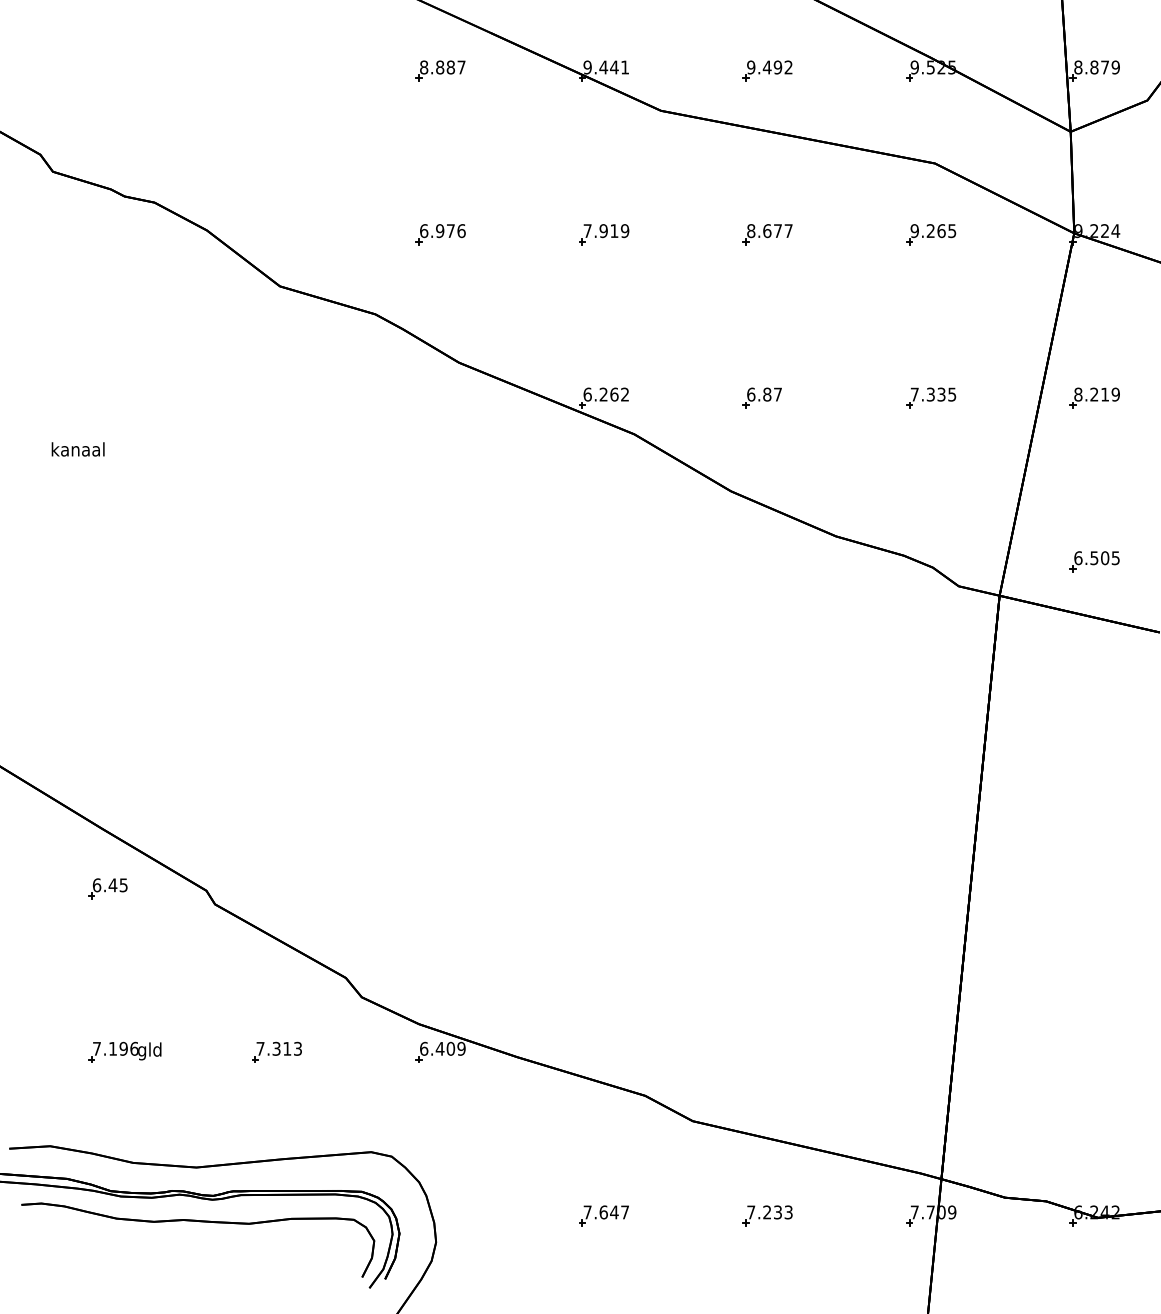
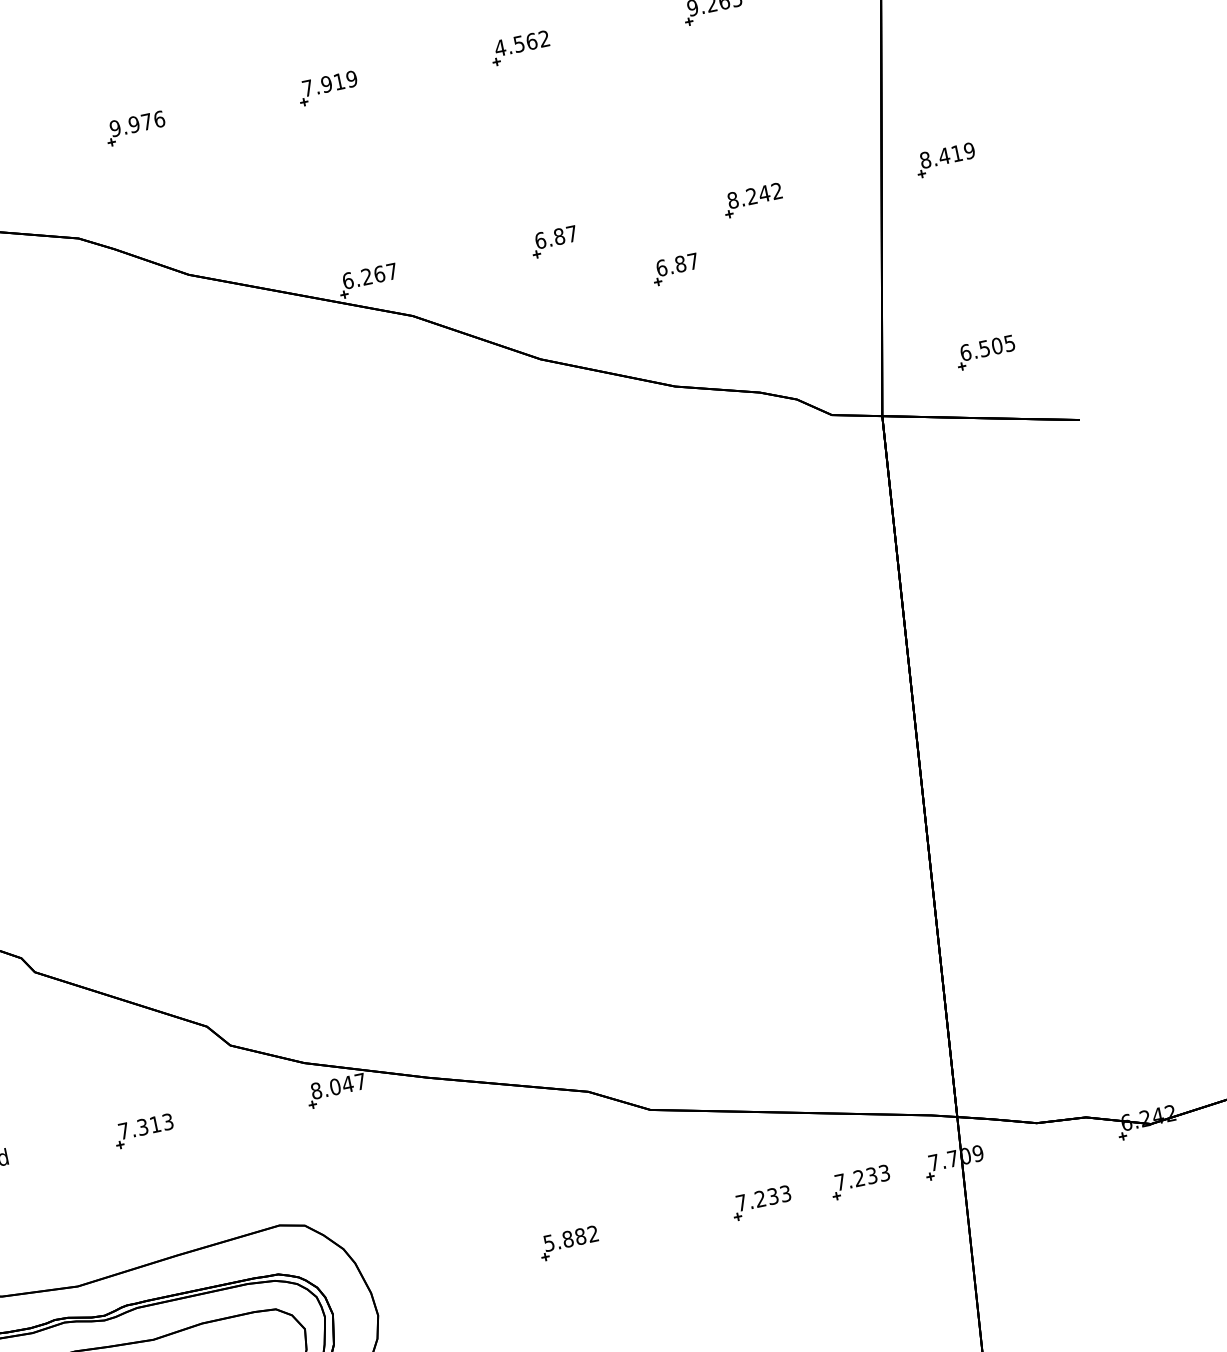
text: (423, 231) -> (114, 129), 6.976 -> 9.976
text: (769, 231) -> (521, 44), 8.677 -> 4.562
text: (624, 394) -> (391, 271), 6.262 -> 6.267
text: (933, 394) -> (755, 195), 7.335 -> 8.242
text: (1094, 394) -> (944, 156), 8.219 -> 8.419
part: (855, 440) -> (674, 268), added
text: (442, 1048) -> (338, 1085), 6.409 -> 8.047
text: (605, 1212) -> (570, 1238), 7.647 -> 5.882
part: (851, 1215) -> (860, 1181), added

